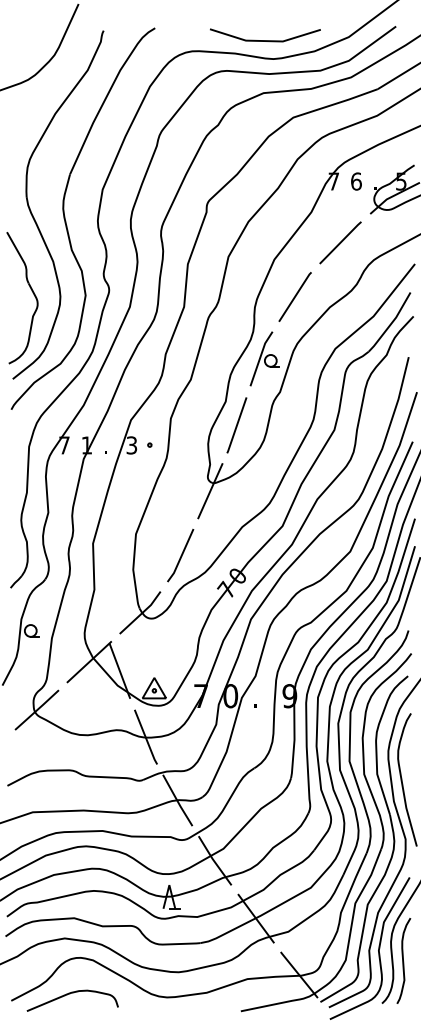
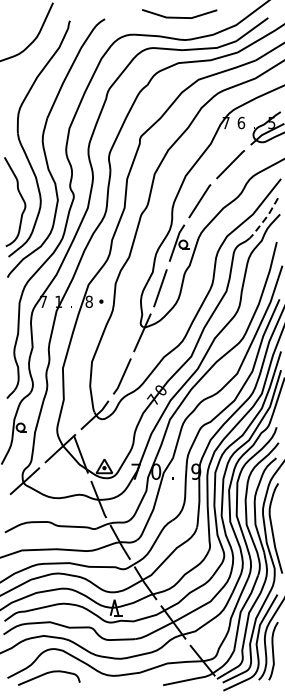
line: (263, 39) -> (178, 16), moved
line: (390, 323) -> (264, 219), solid -> dashed
text: (130, 444) -> (88, 301), 3 -> 8

